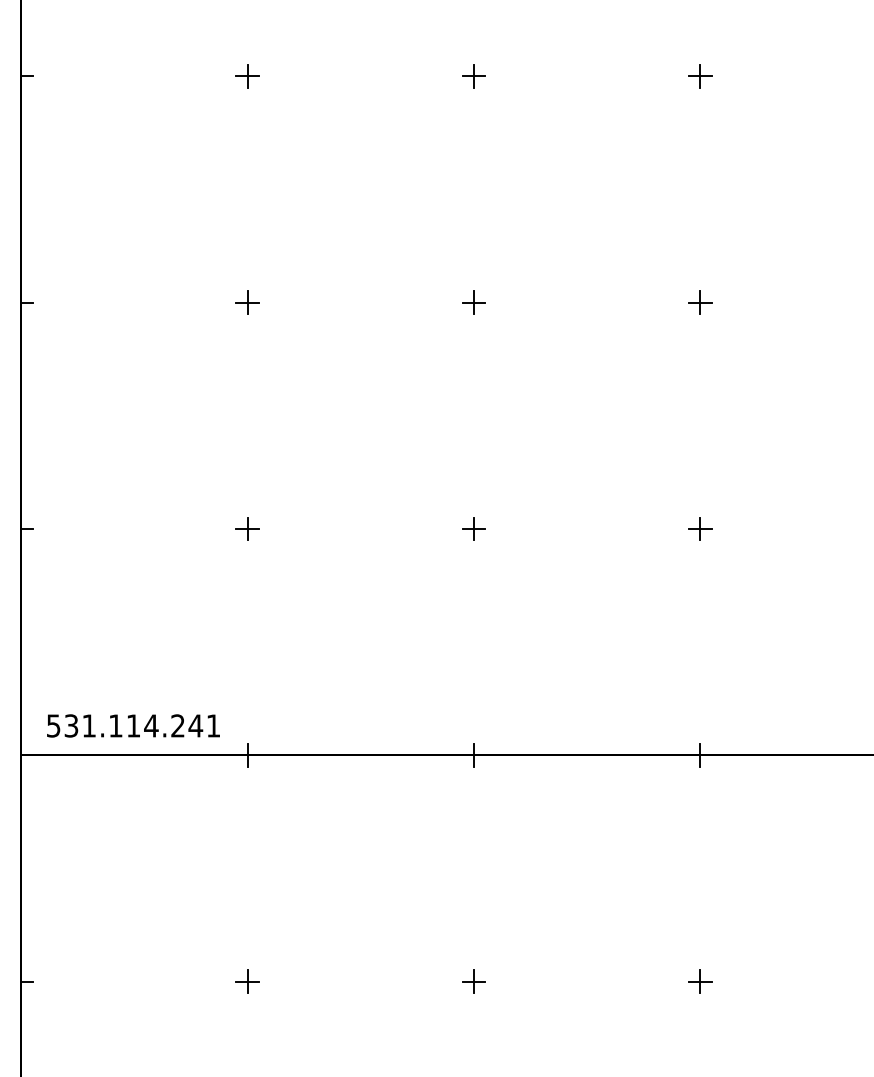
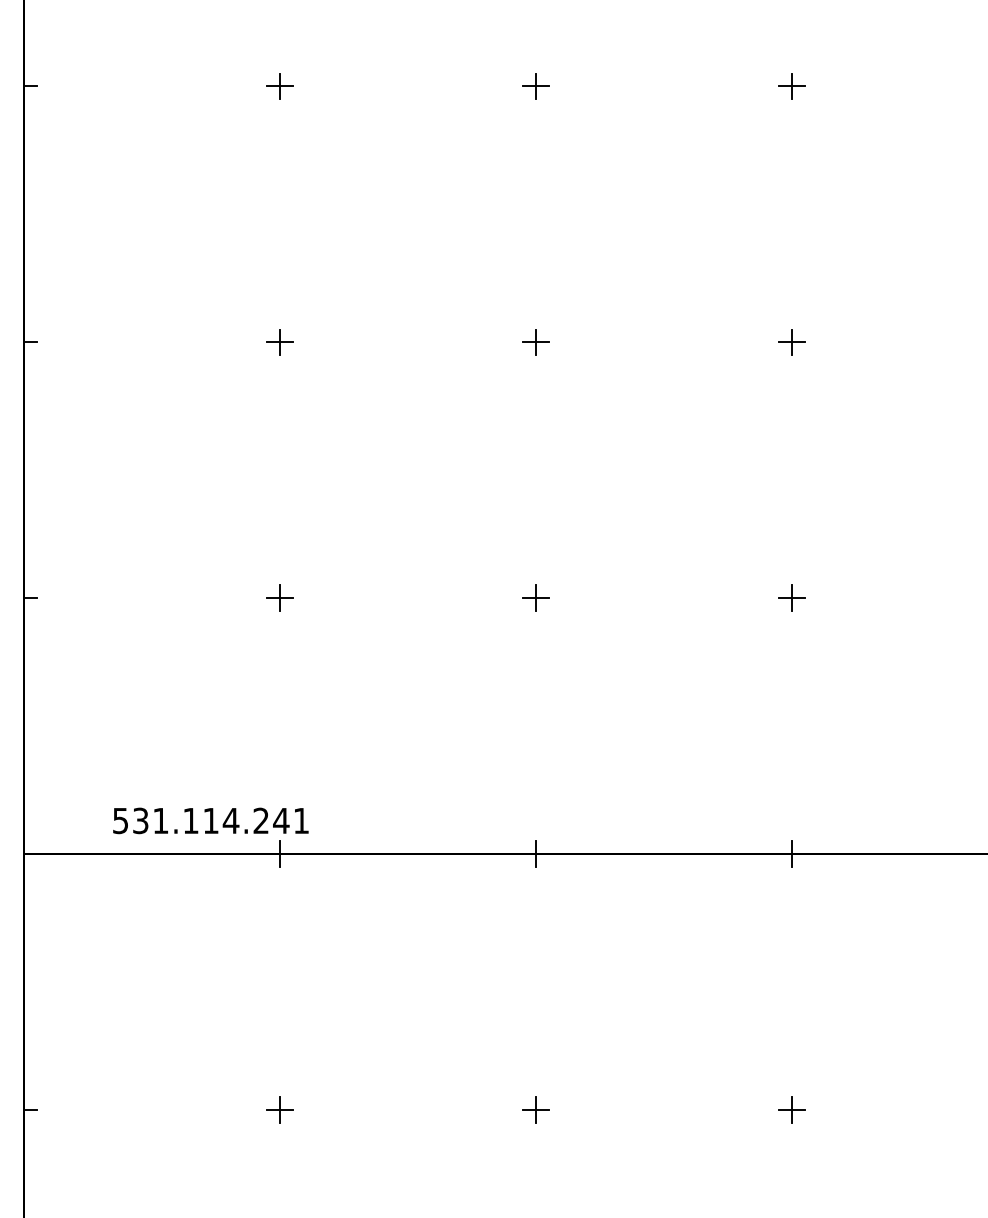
text: (133, 725) -> (210, 820), moved

